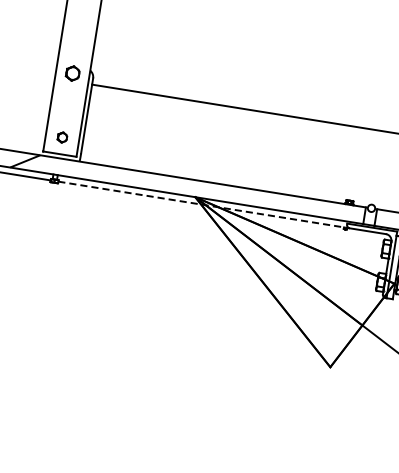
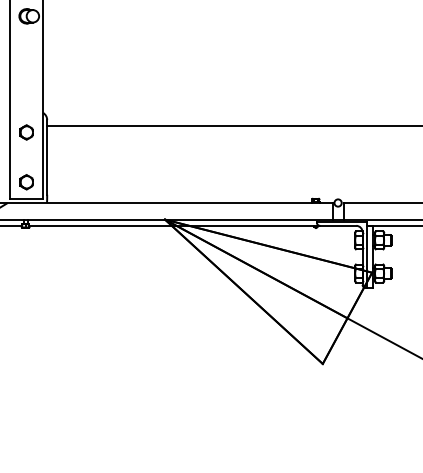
part: (72, 73) -> (26, 132), moved
part: (62, 137) -> (26, 182), size x1.43
line: (204, 204) -> (175, 225), dashed -> solid

